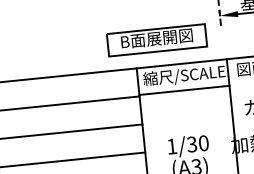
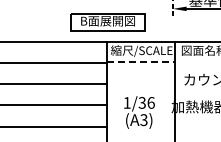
part: (156, 40) -> (107, 22), moved
line: (185, 89) -> (141, 61), solid -> dashed
text: (202, 142) -> (150, 102), 1/30 -> 1/36

